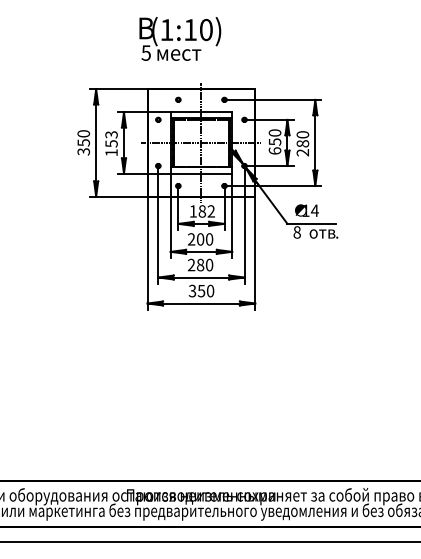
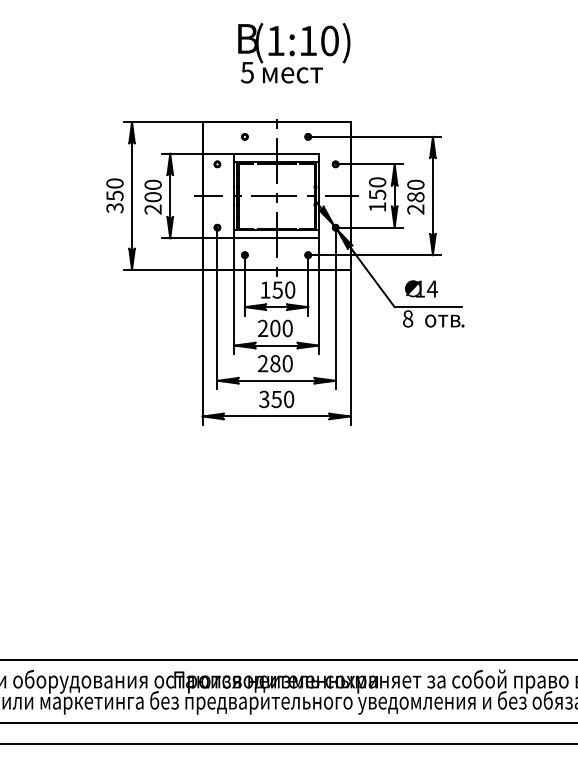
text: (180, 38) -> (294, 52), moved
text: (111, 143) -> (153, 196), 153 -> 200
text: (274, 150) -> (376, 206), 650 -> 150
text: (206, 211) -> (283, 290), 182 -> 150

